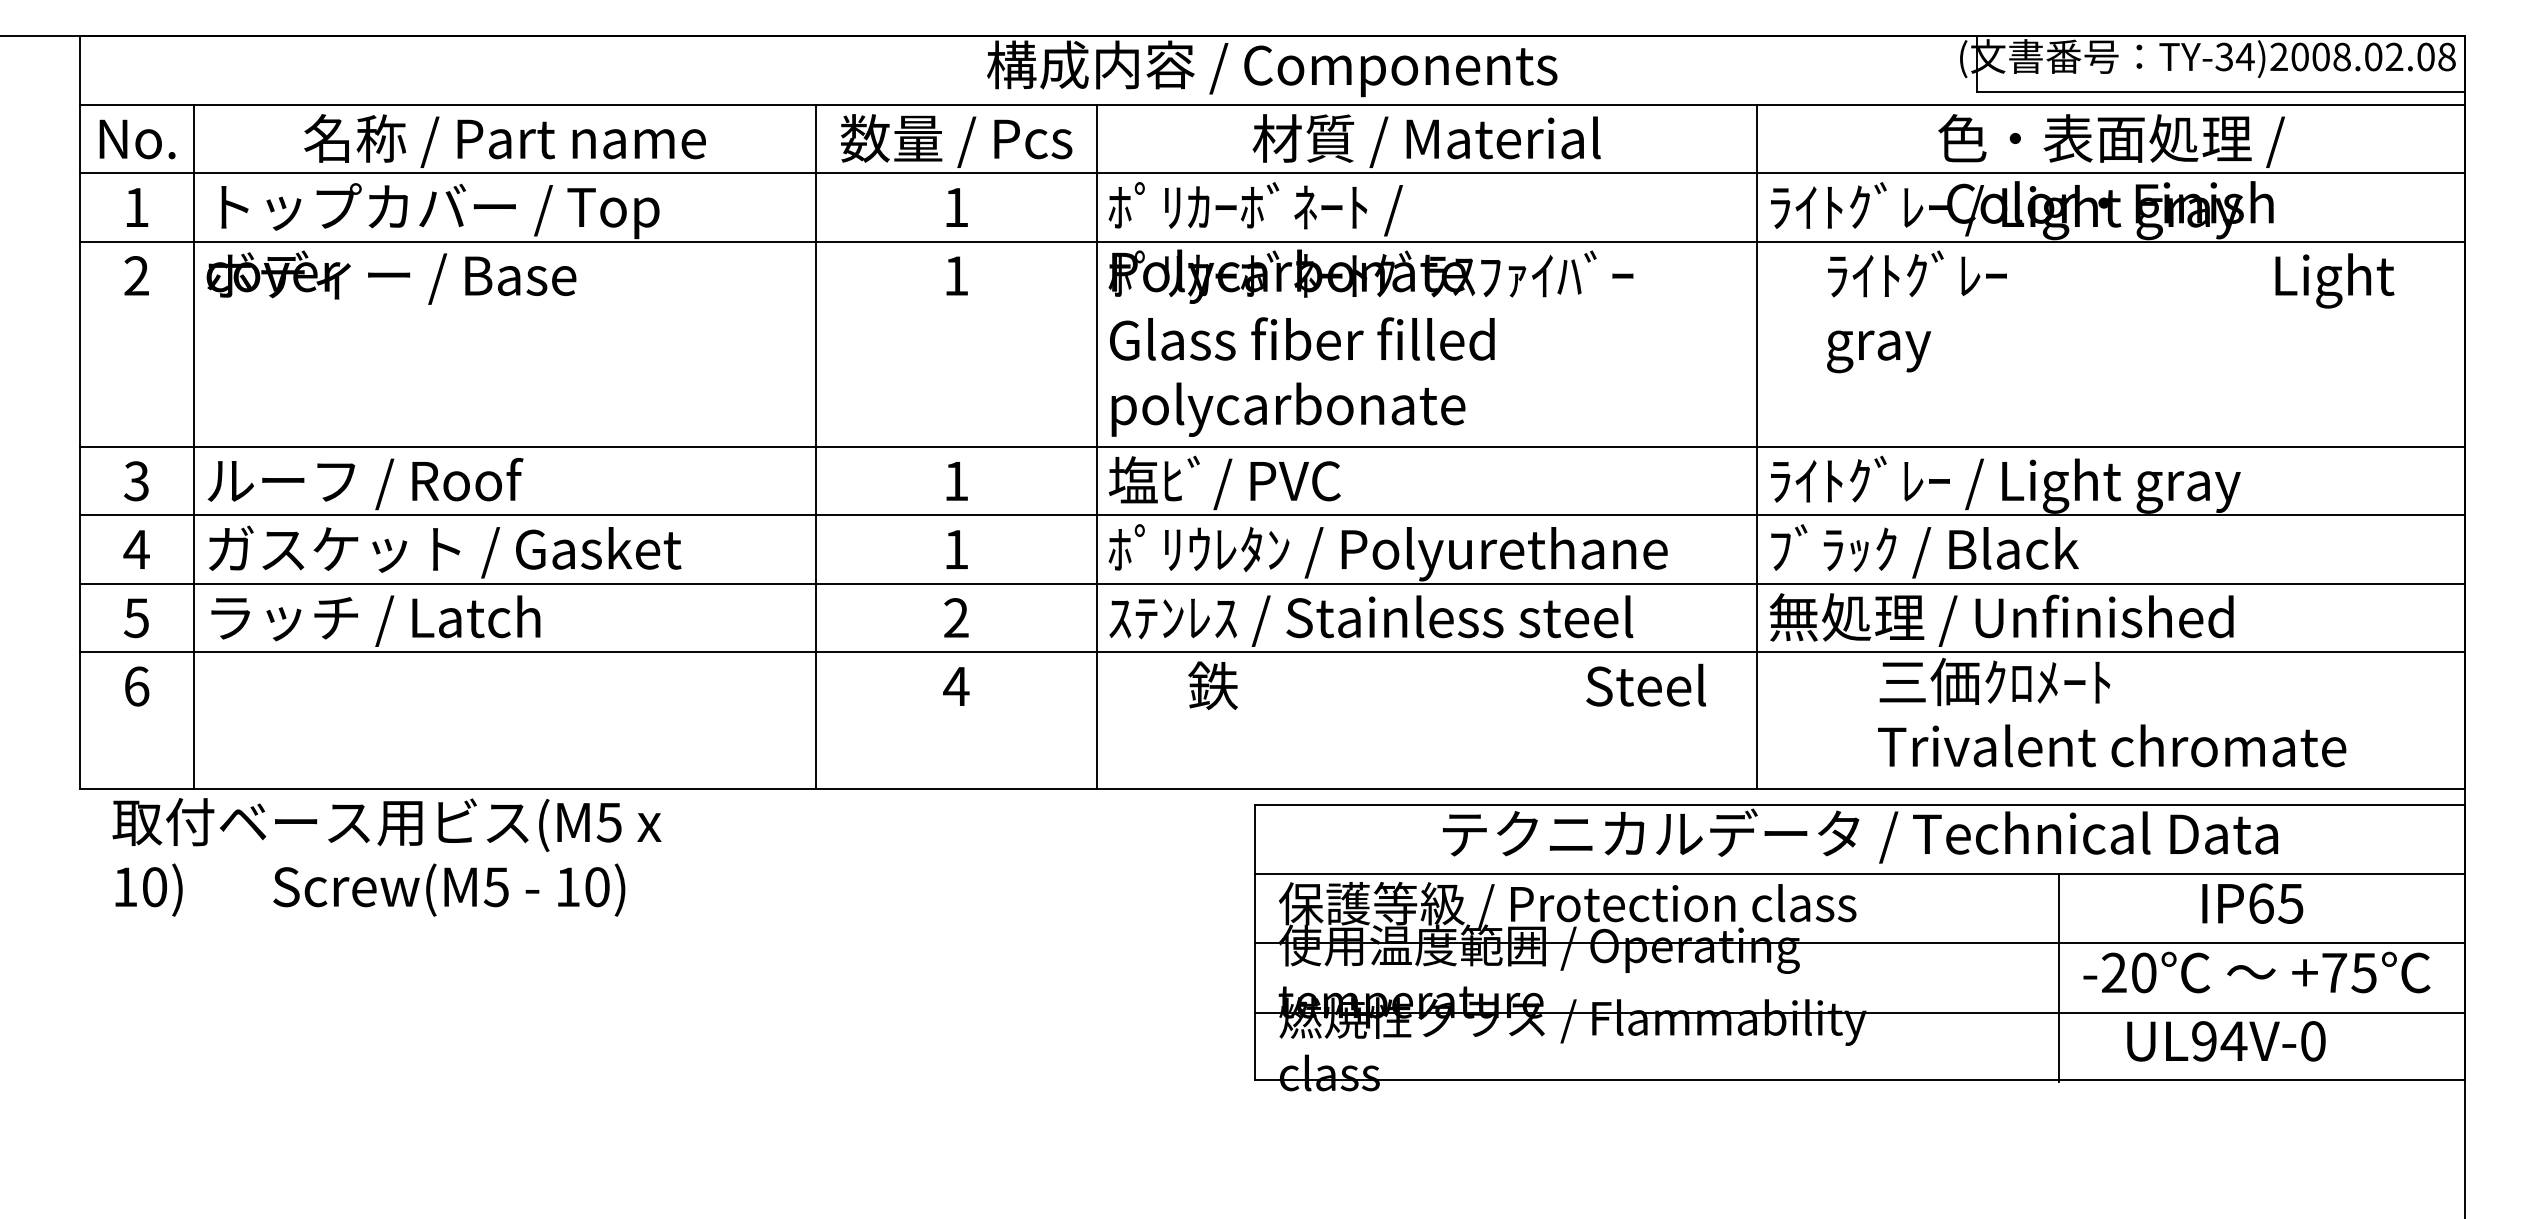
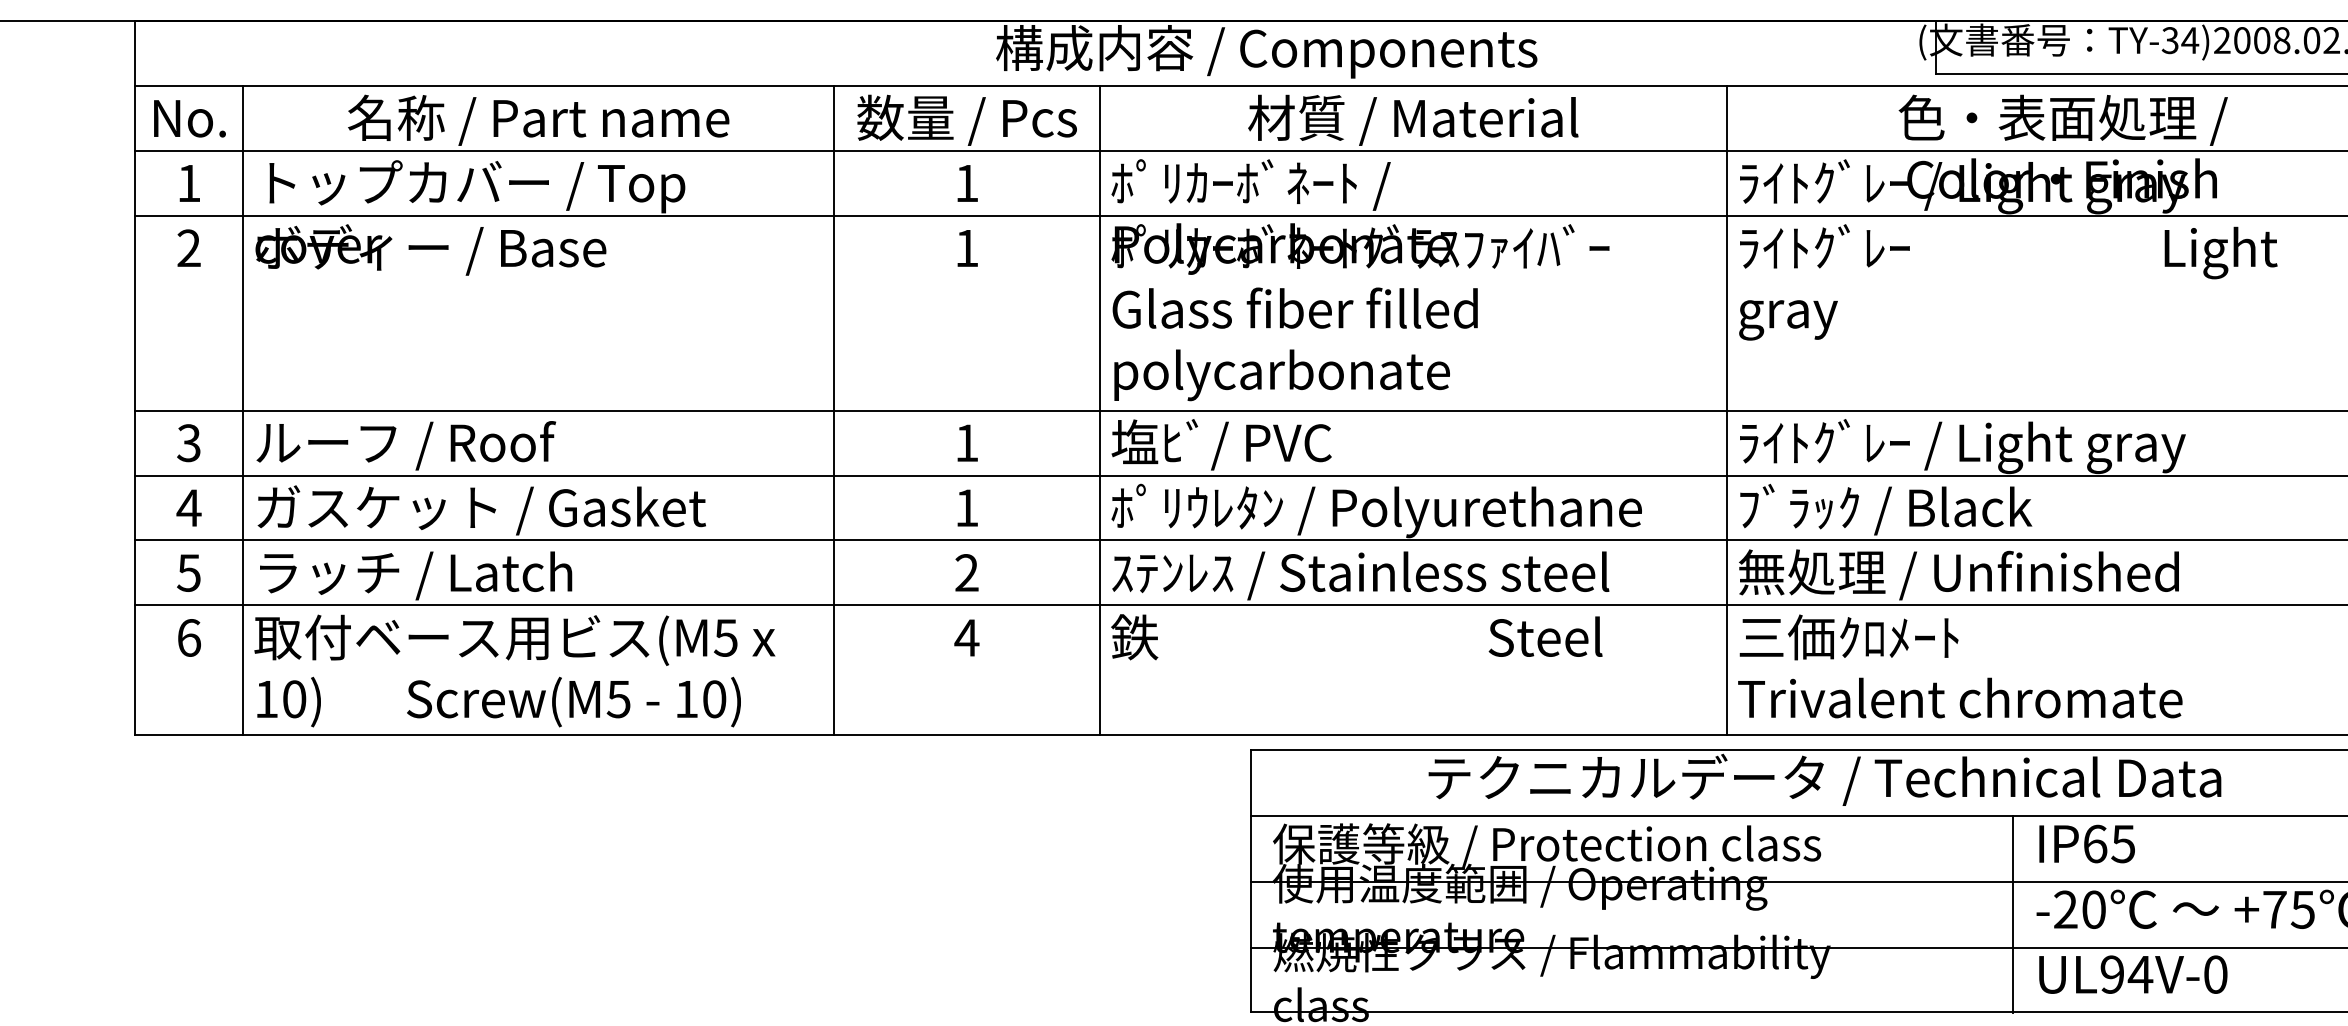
text: (2110, 311) -> (2008, 282), moved
text: (1447, 685) -> (1357, 636), moved
text: (2112, 712) -> (1960, 666), moved
text: (386, 857) -> (514, 671), moved
text: (2252, 903) -> (2086, 843), moved
text: (2226, 1041) -> (2133, 974), moved

